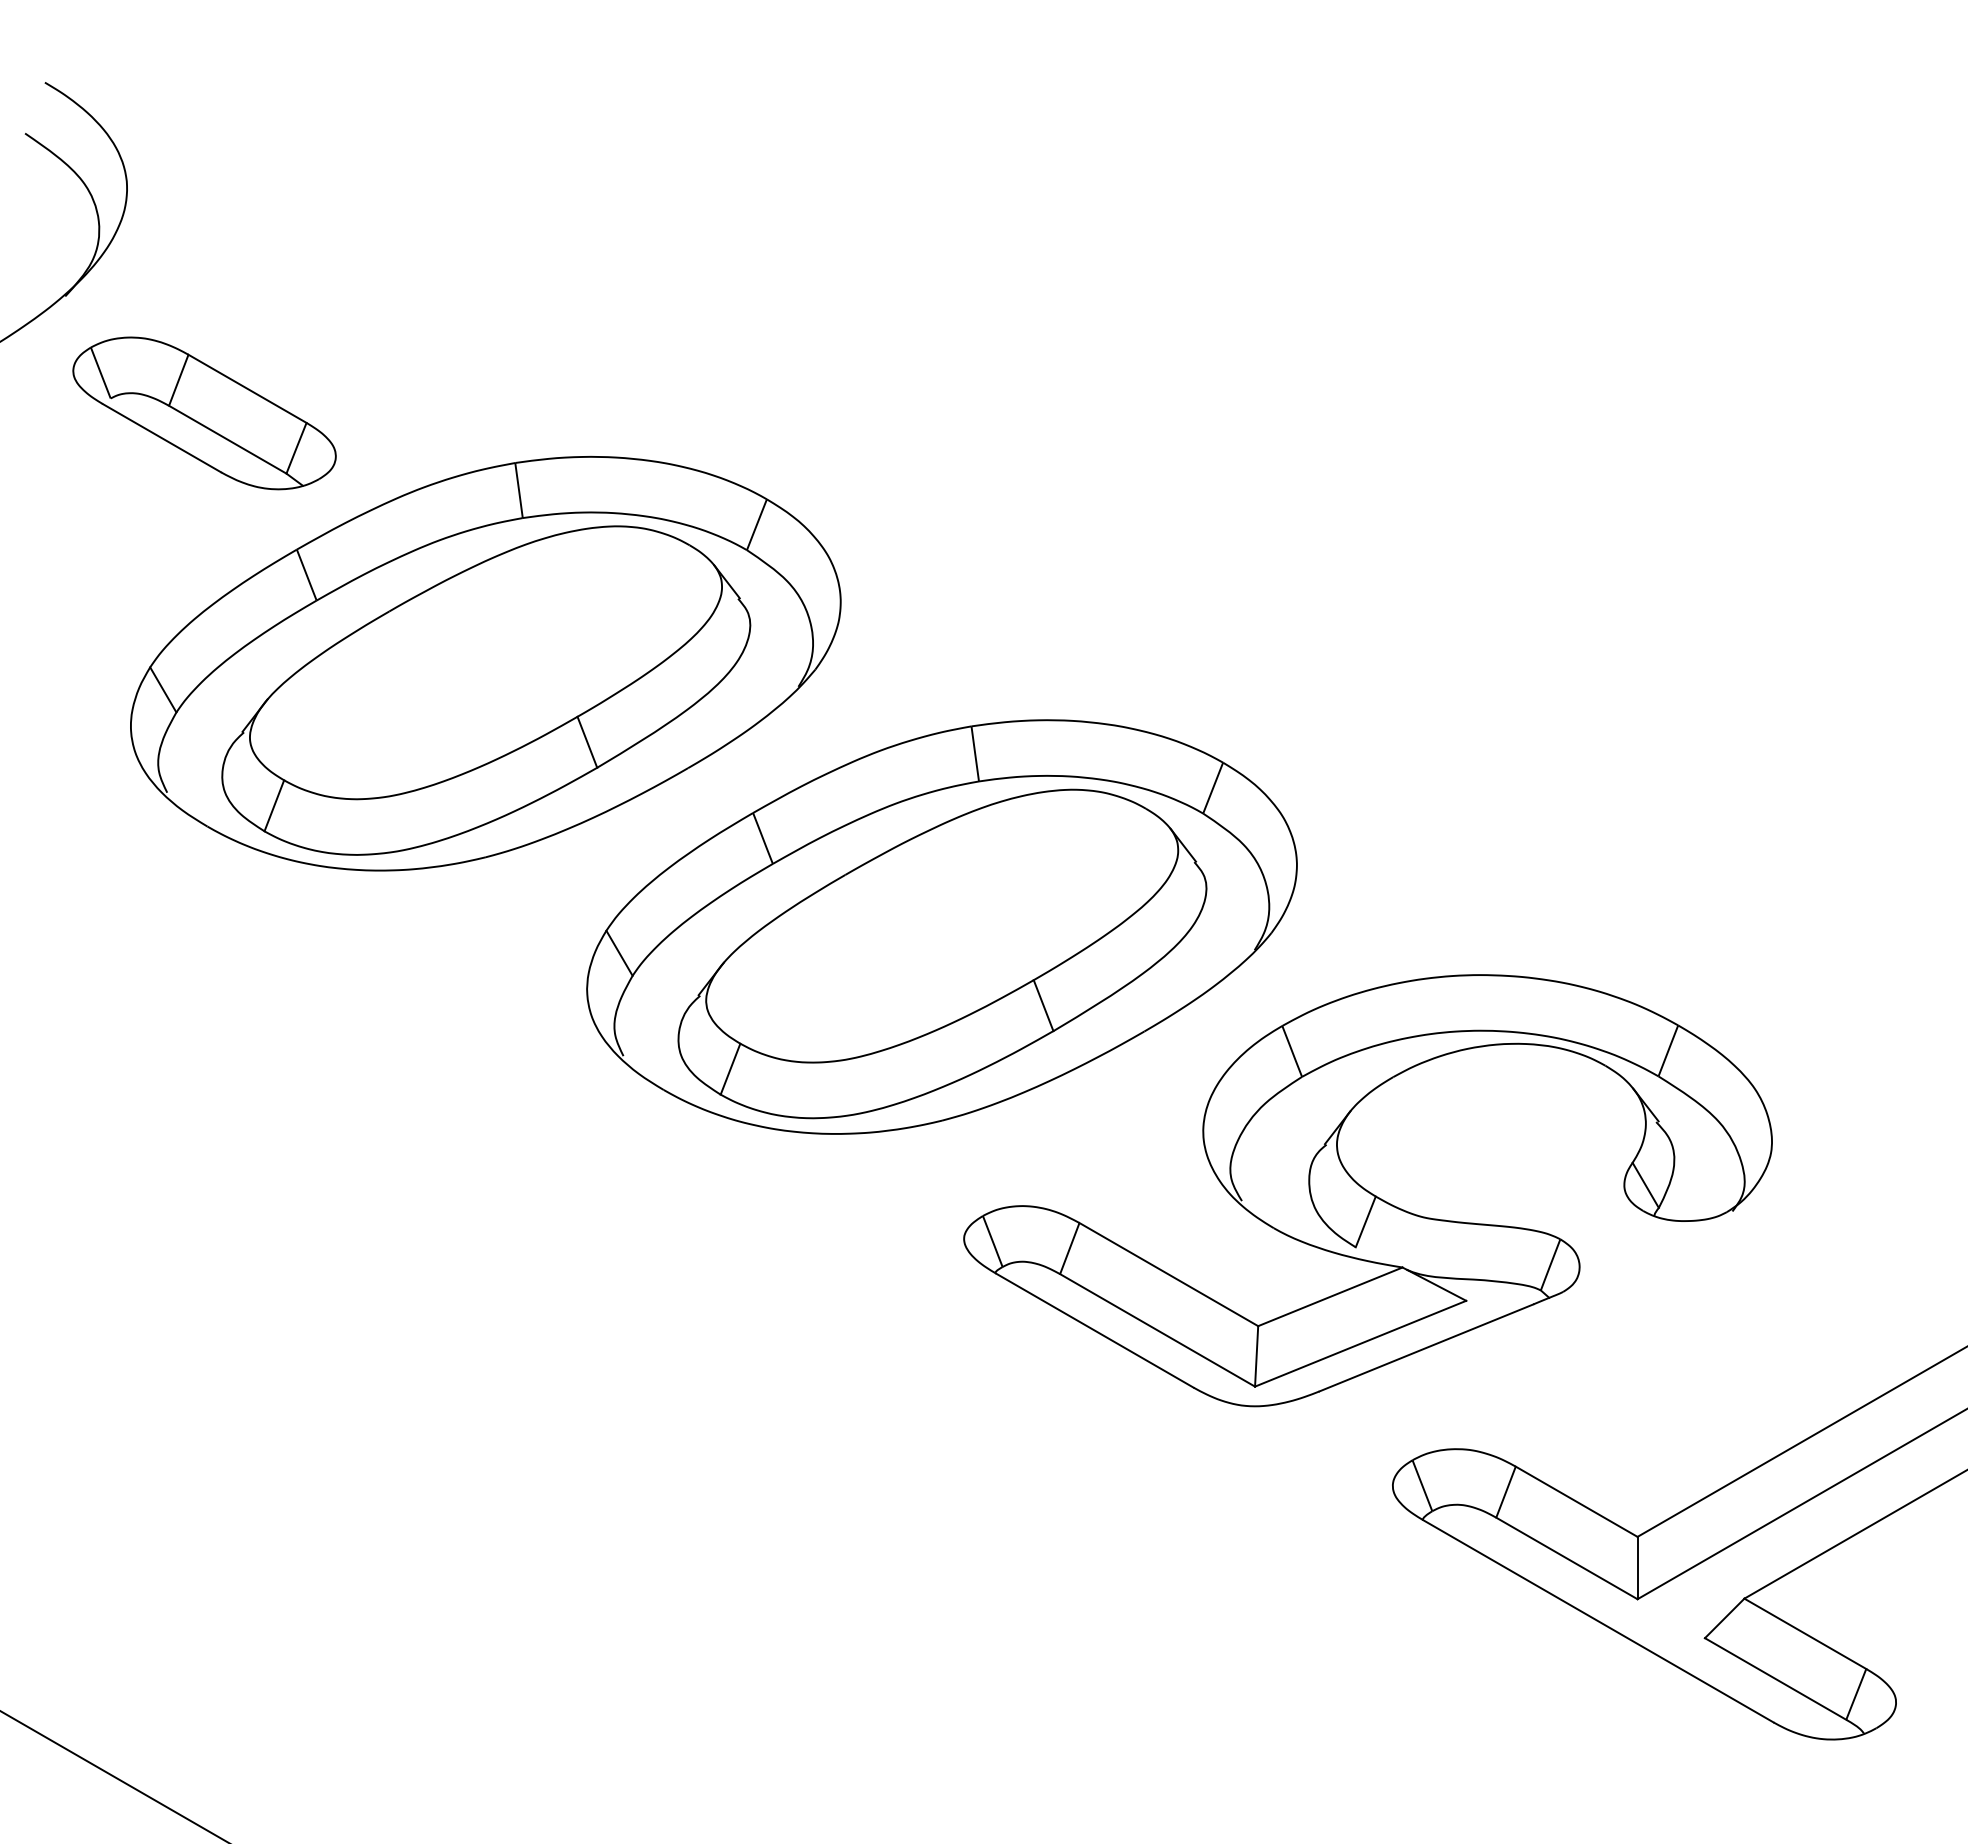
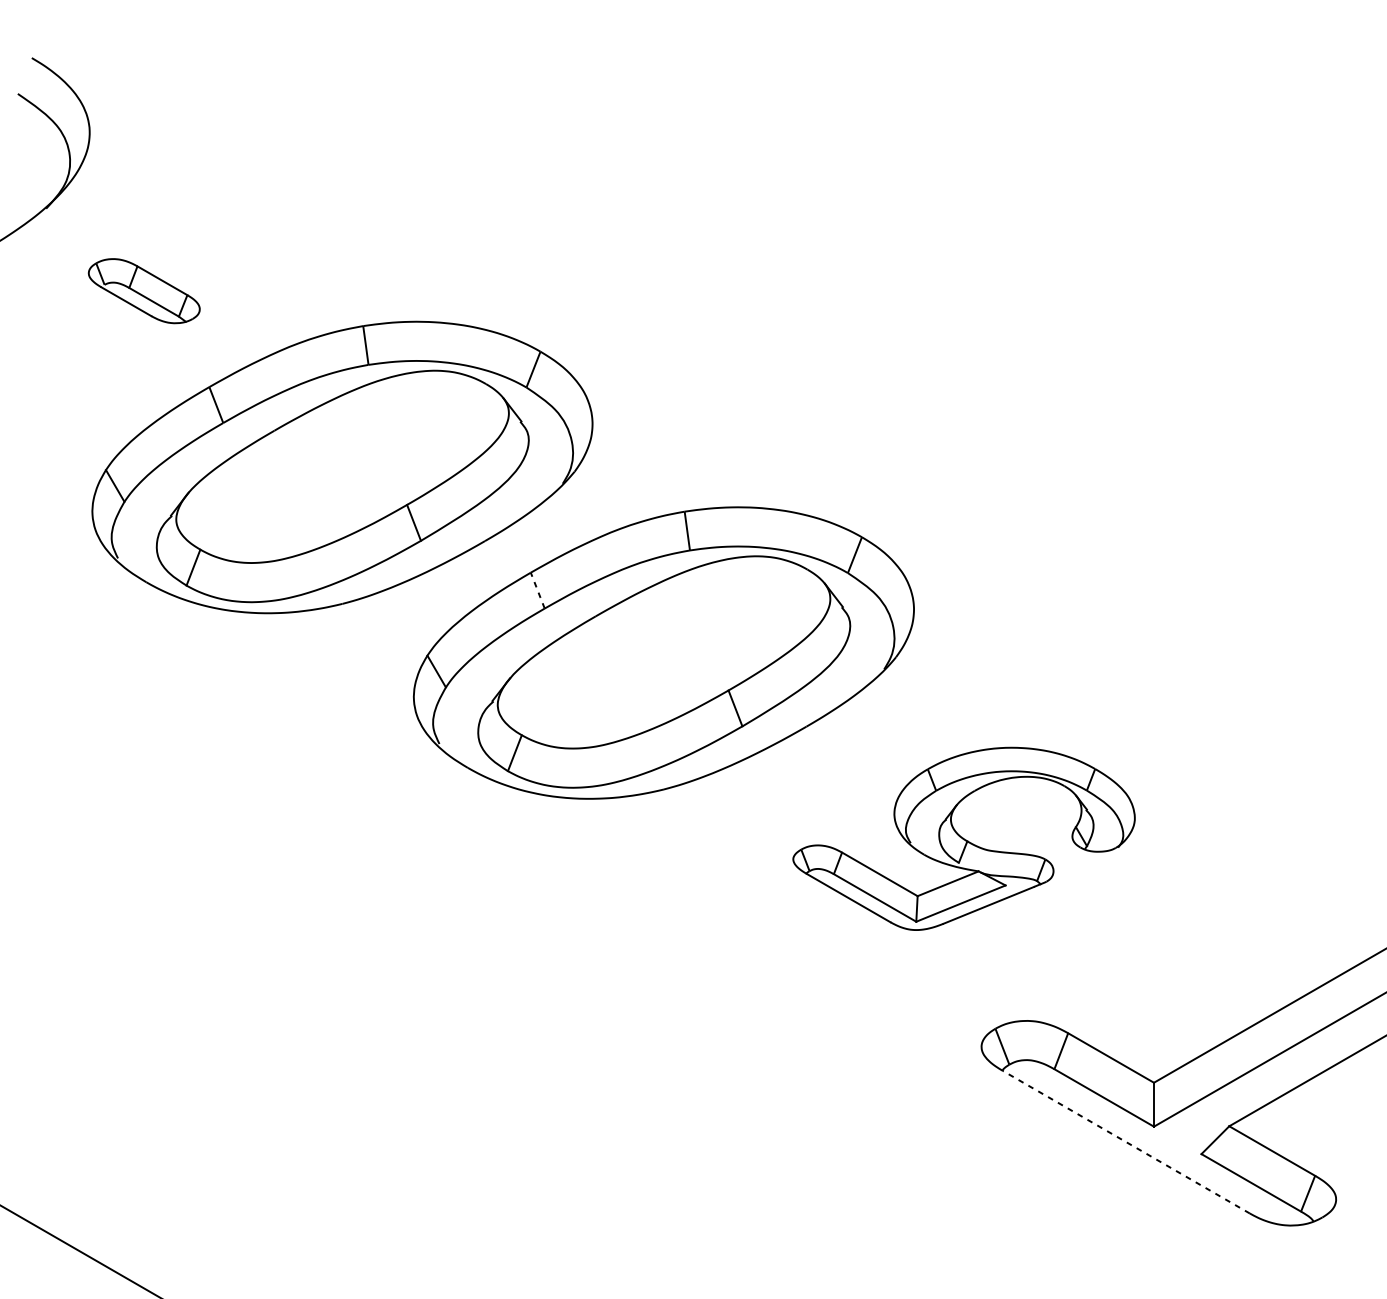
part: (204, 413) -> (144, 291), size x0.6
line: (763, 838) -> (538, 590), solid -> dashed
part: (1367, 1190) -> (963, 838), size x0.6
line: (1597, 1621) -> (1125, 1142), solid -> dashed

